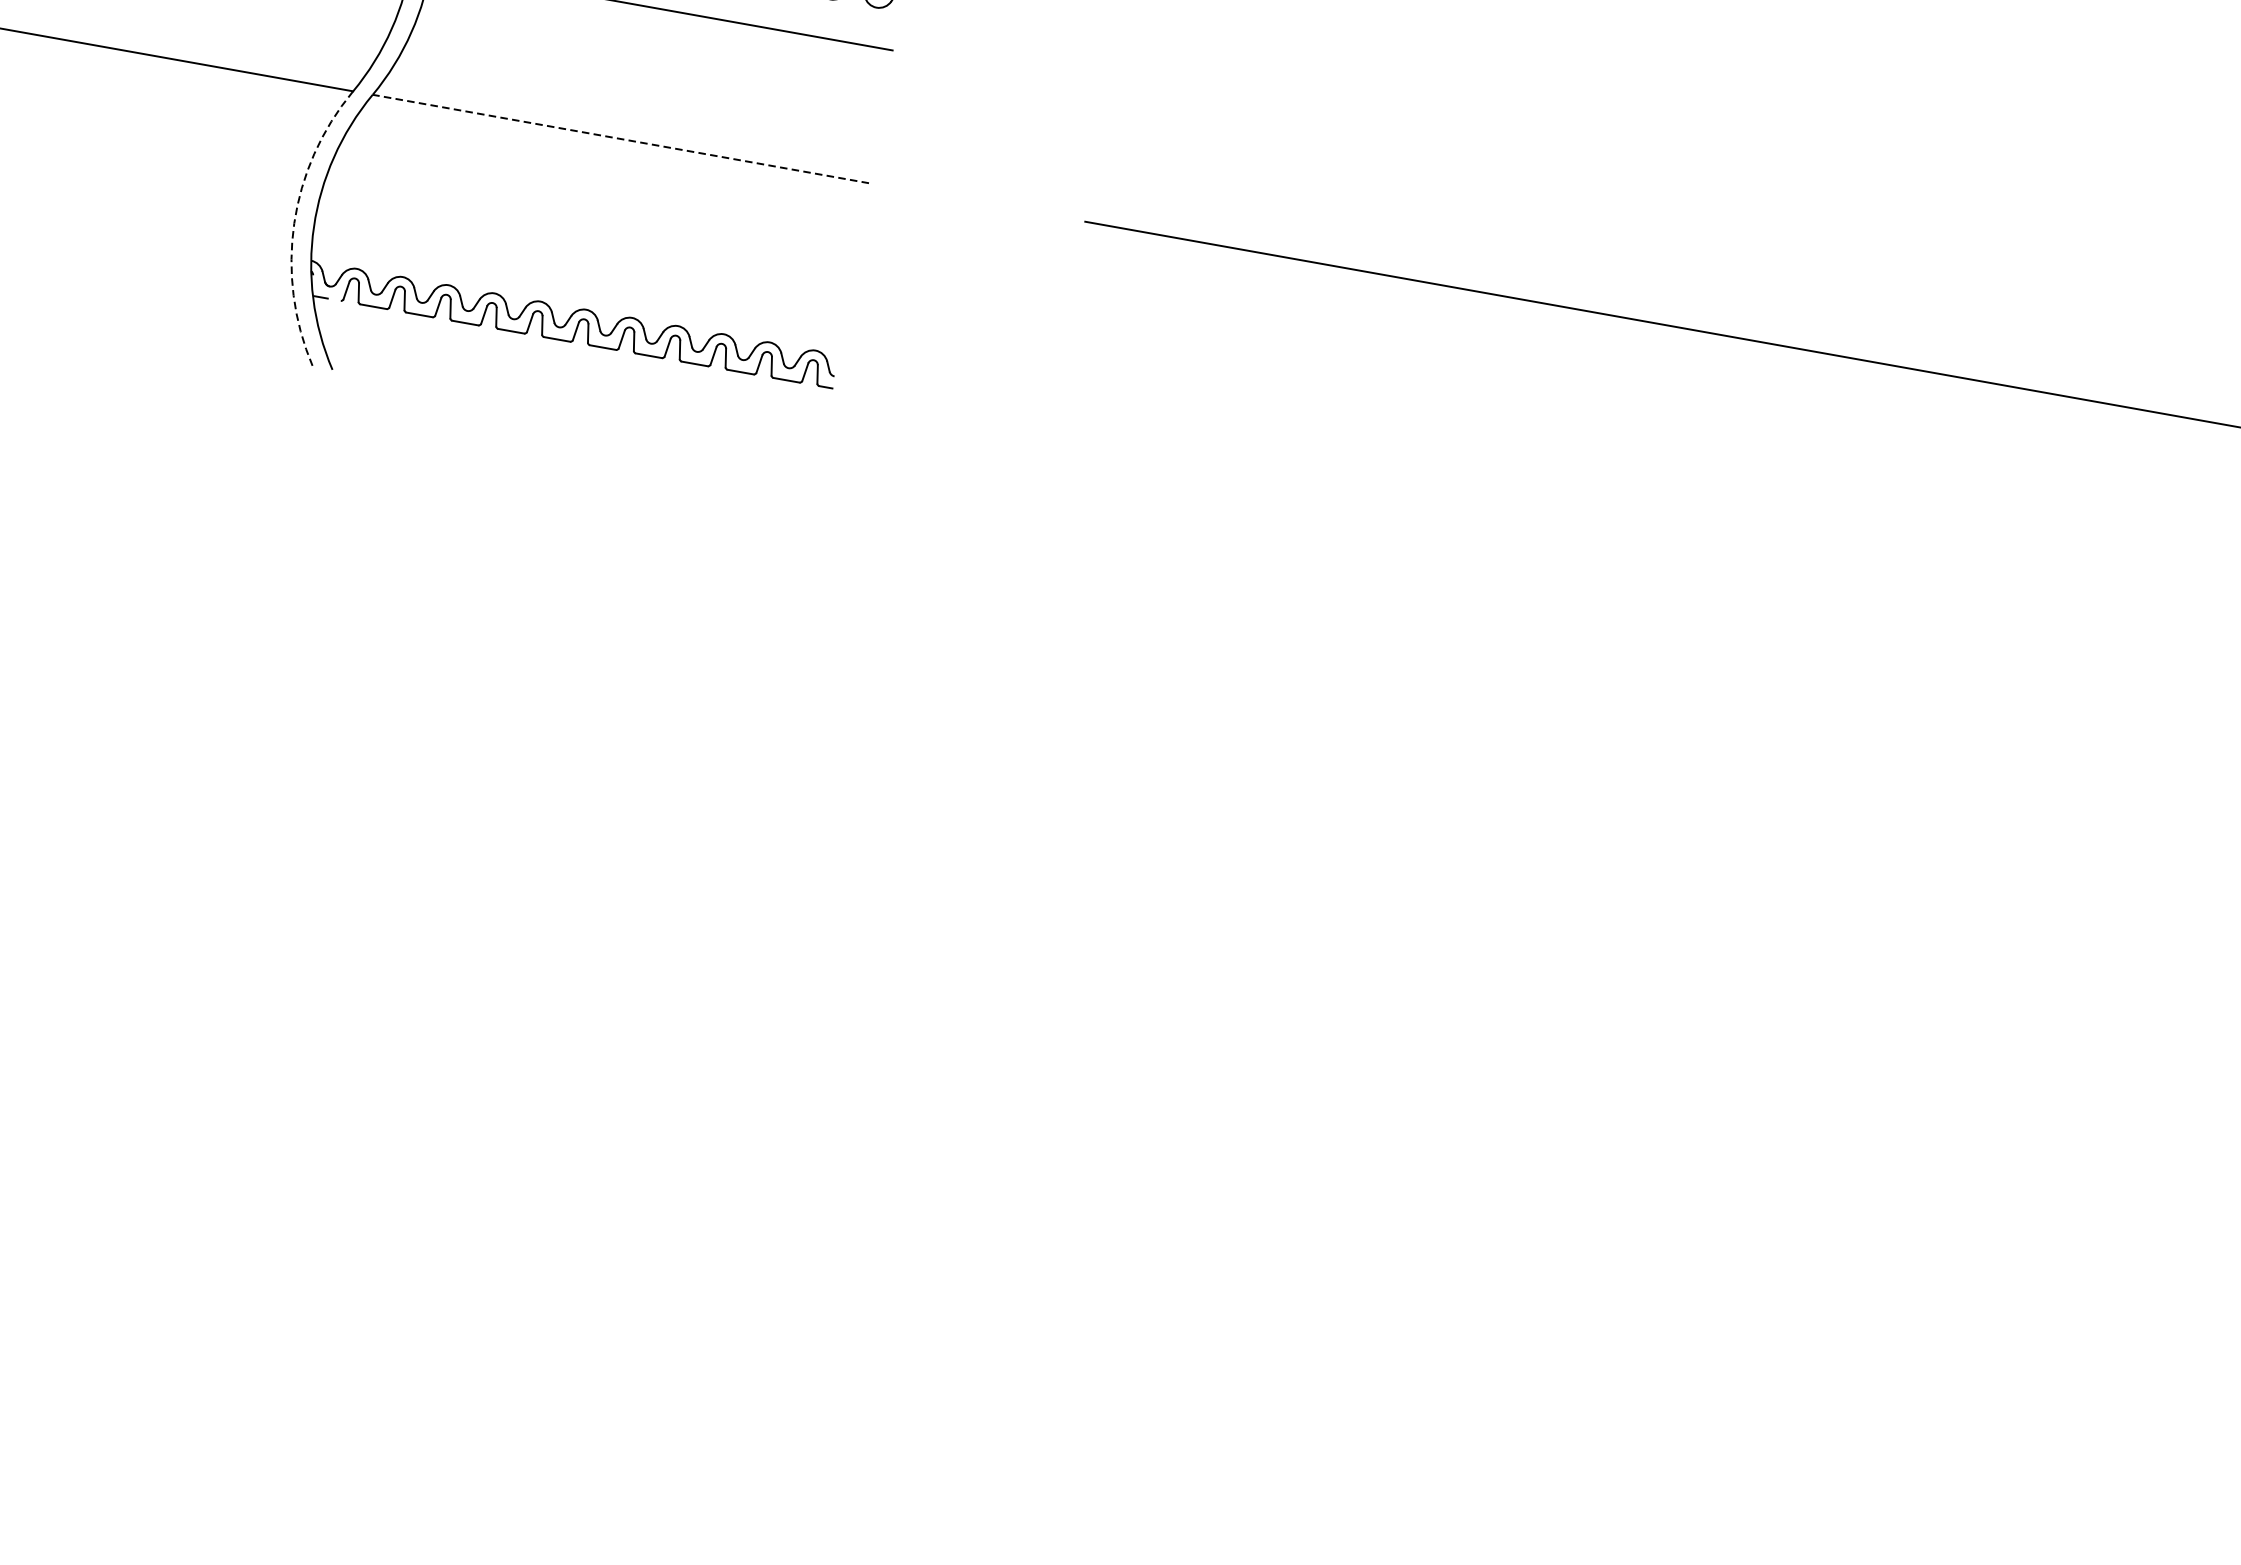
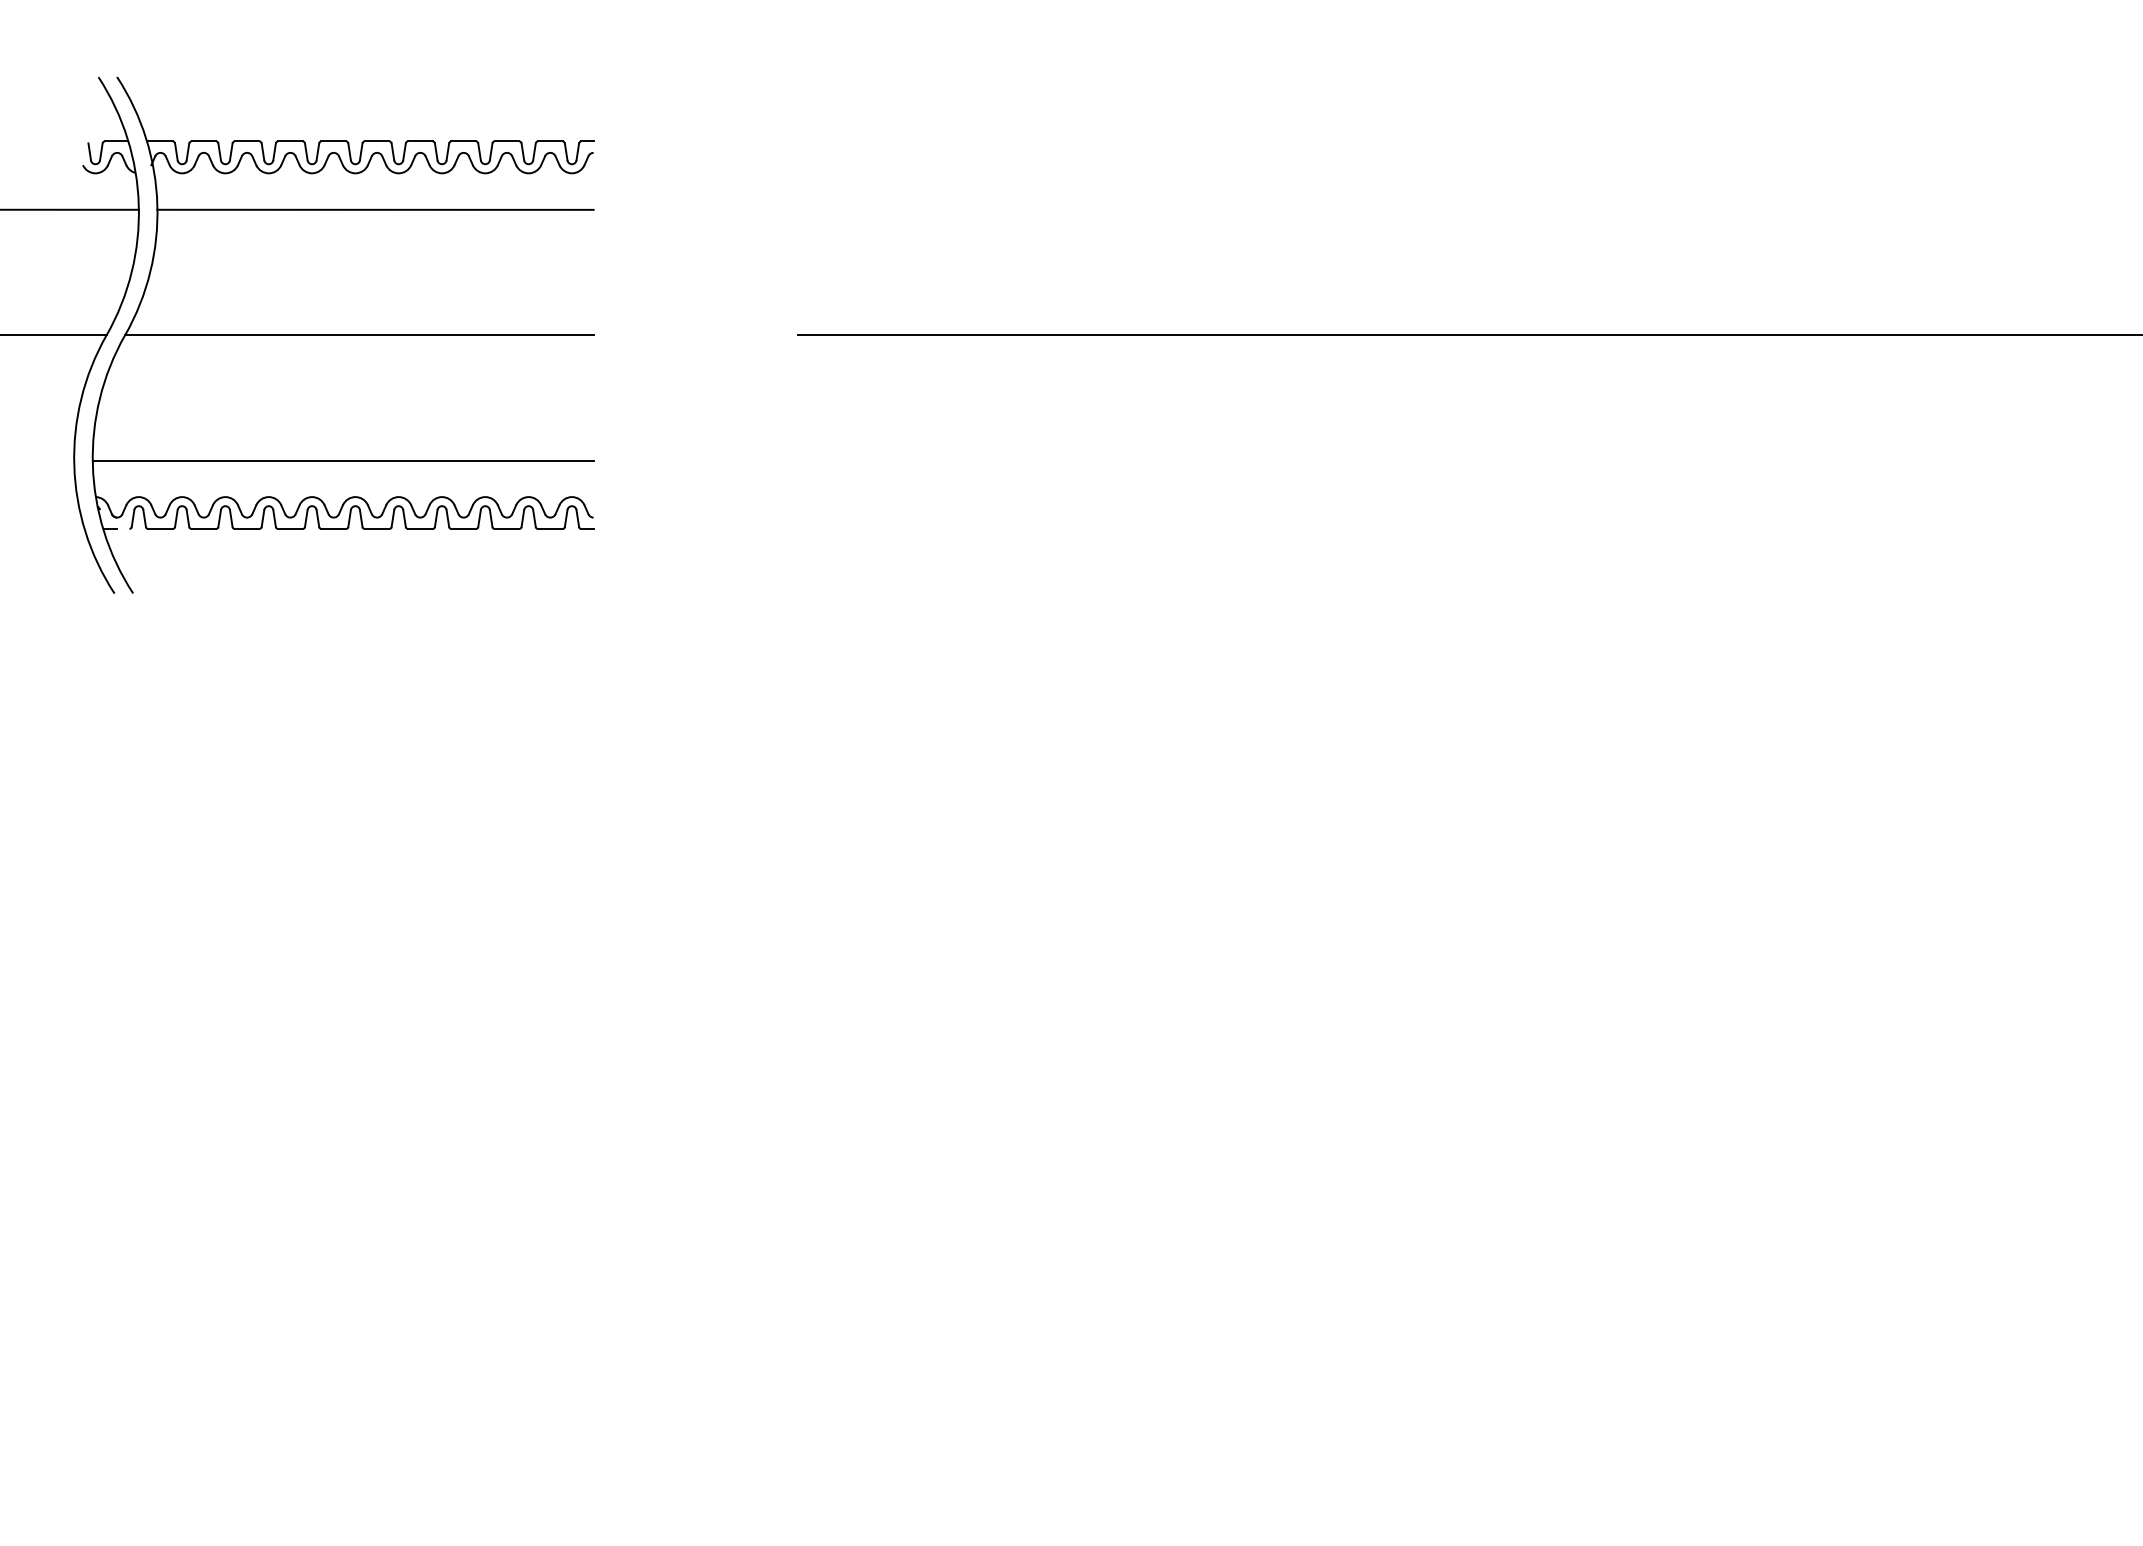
line: (619, 139) -> (358, 335), dashed -> solid
arc: (294, 223) -> (74, 465), dashed -> solid
line: (579, 268) -> (342, 460), added

